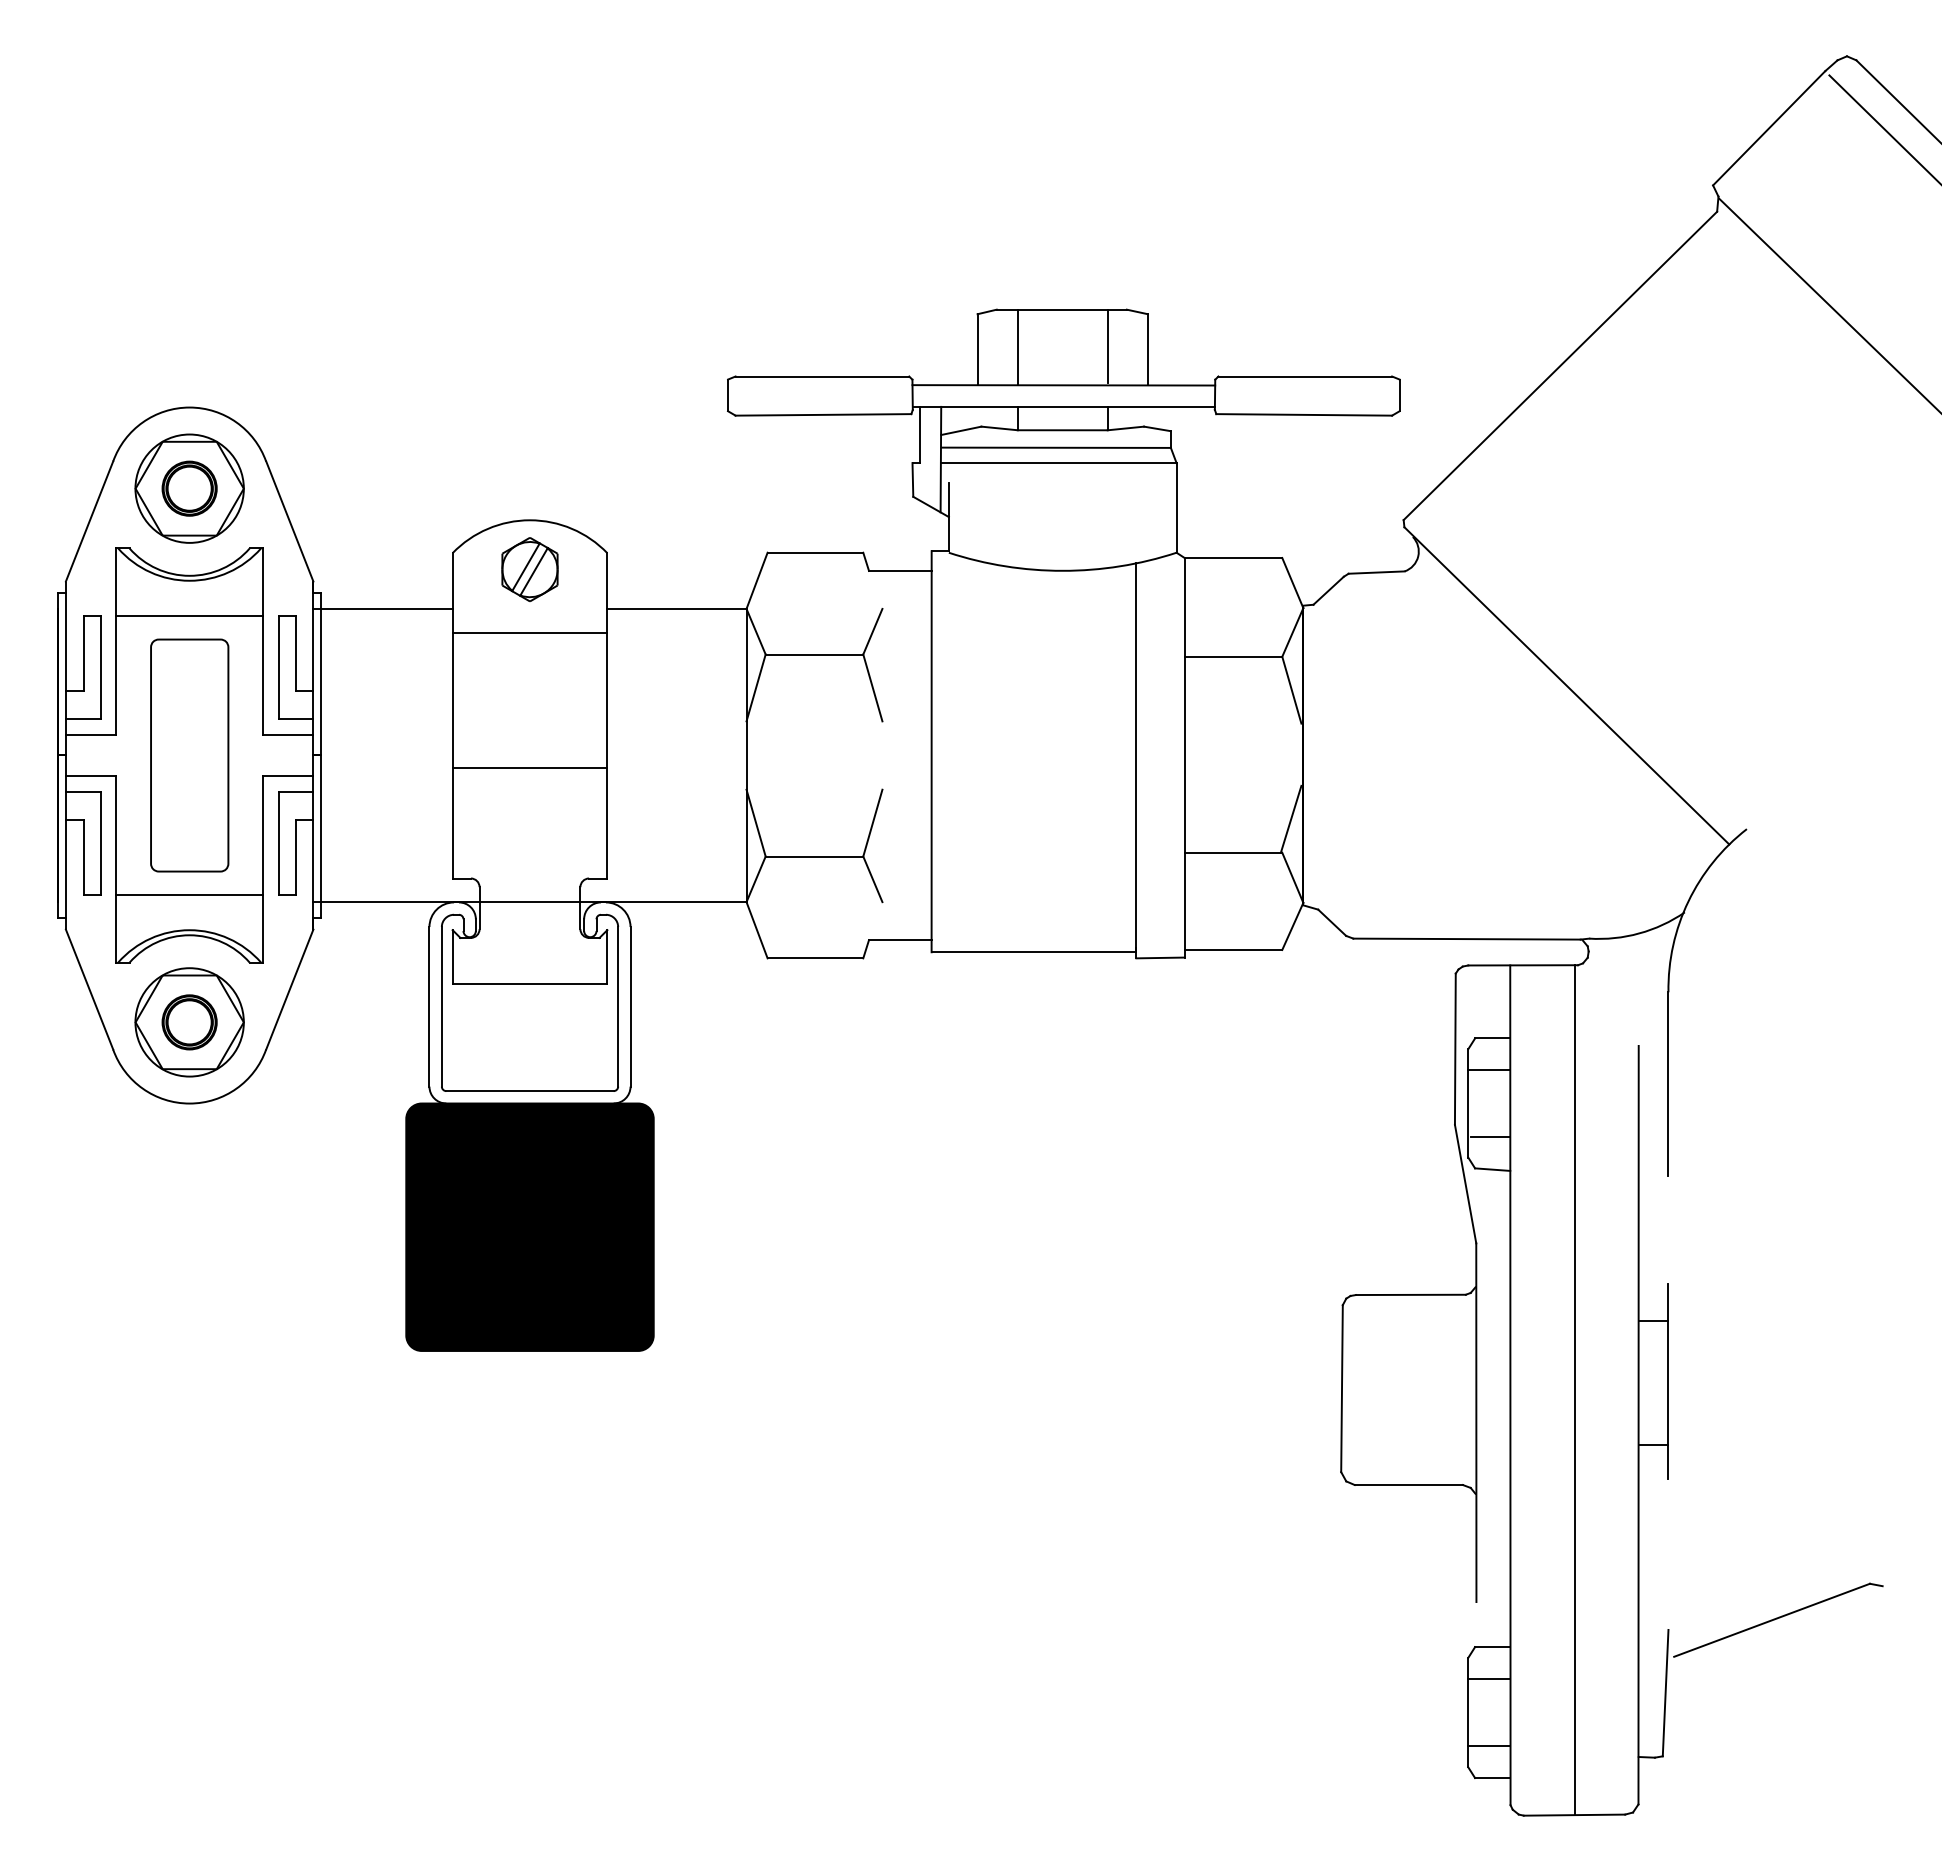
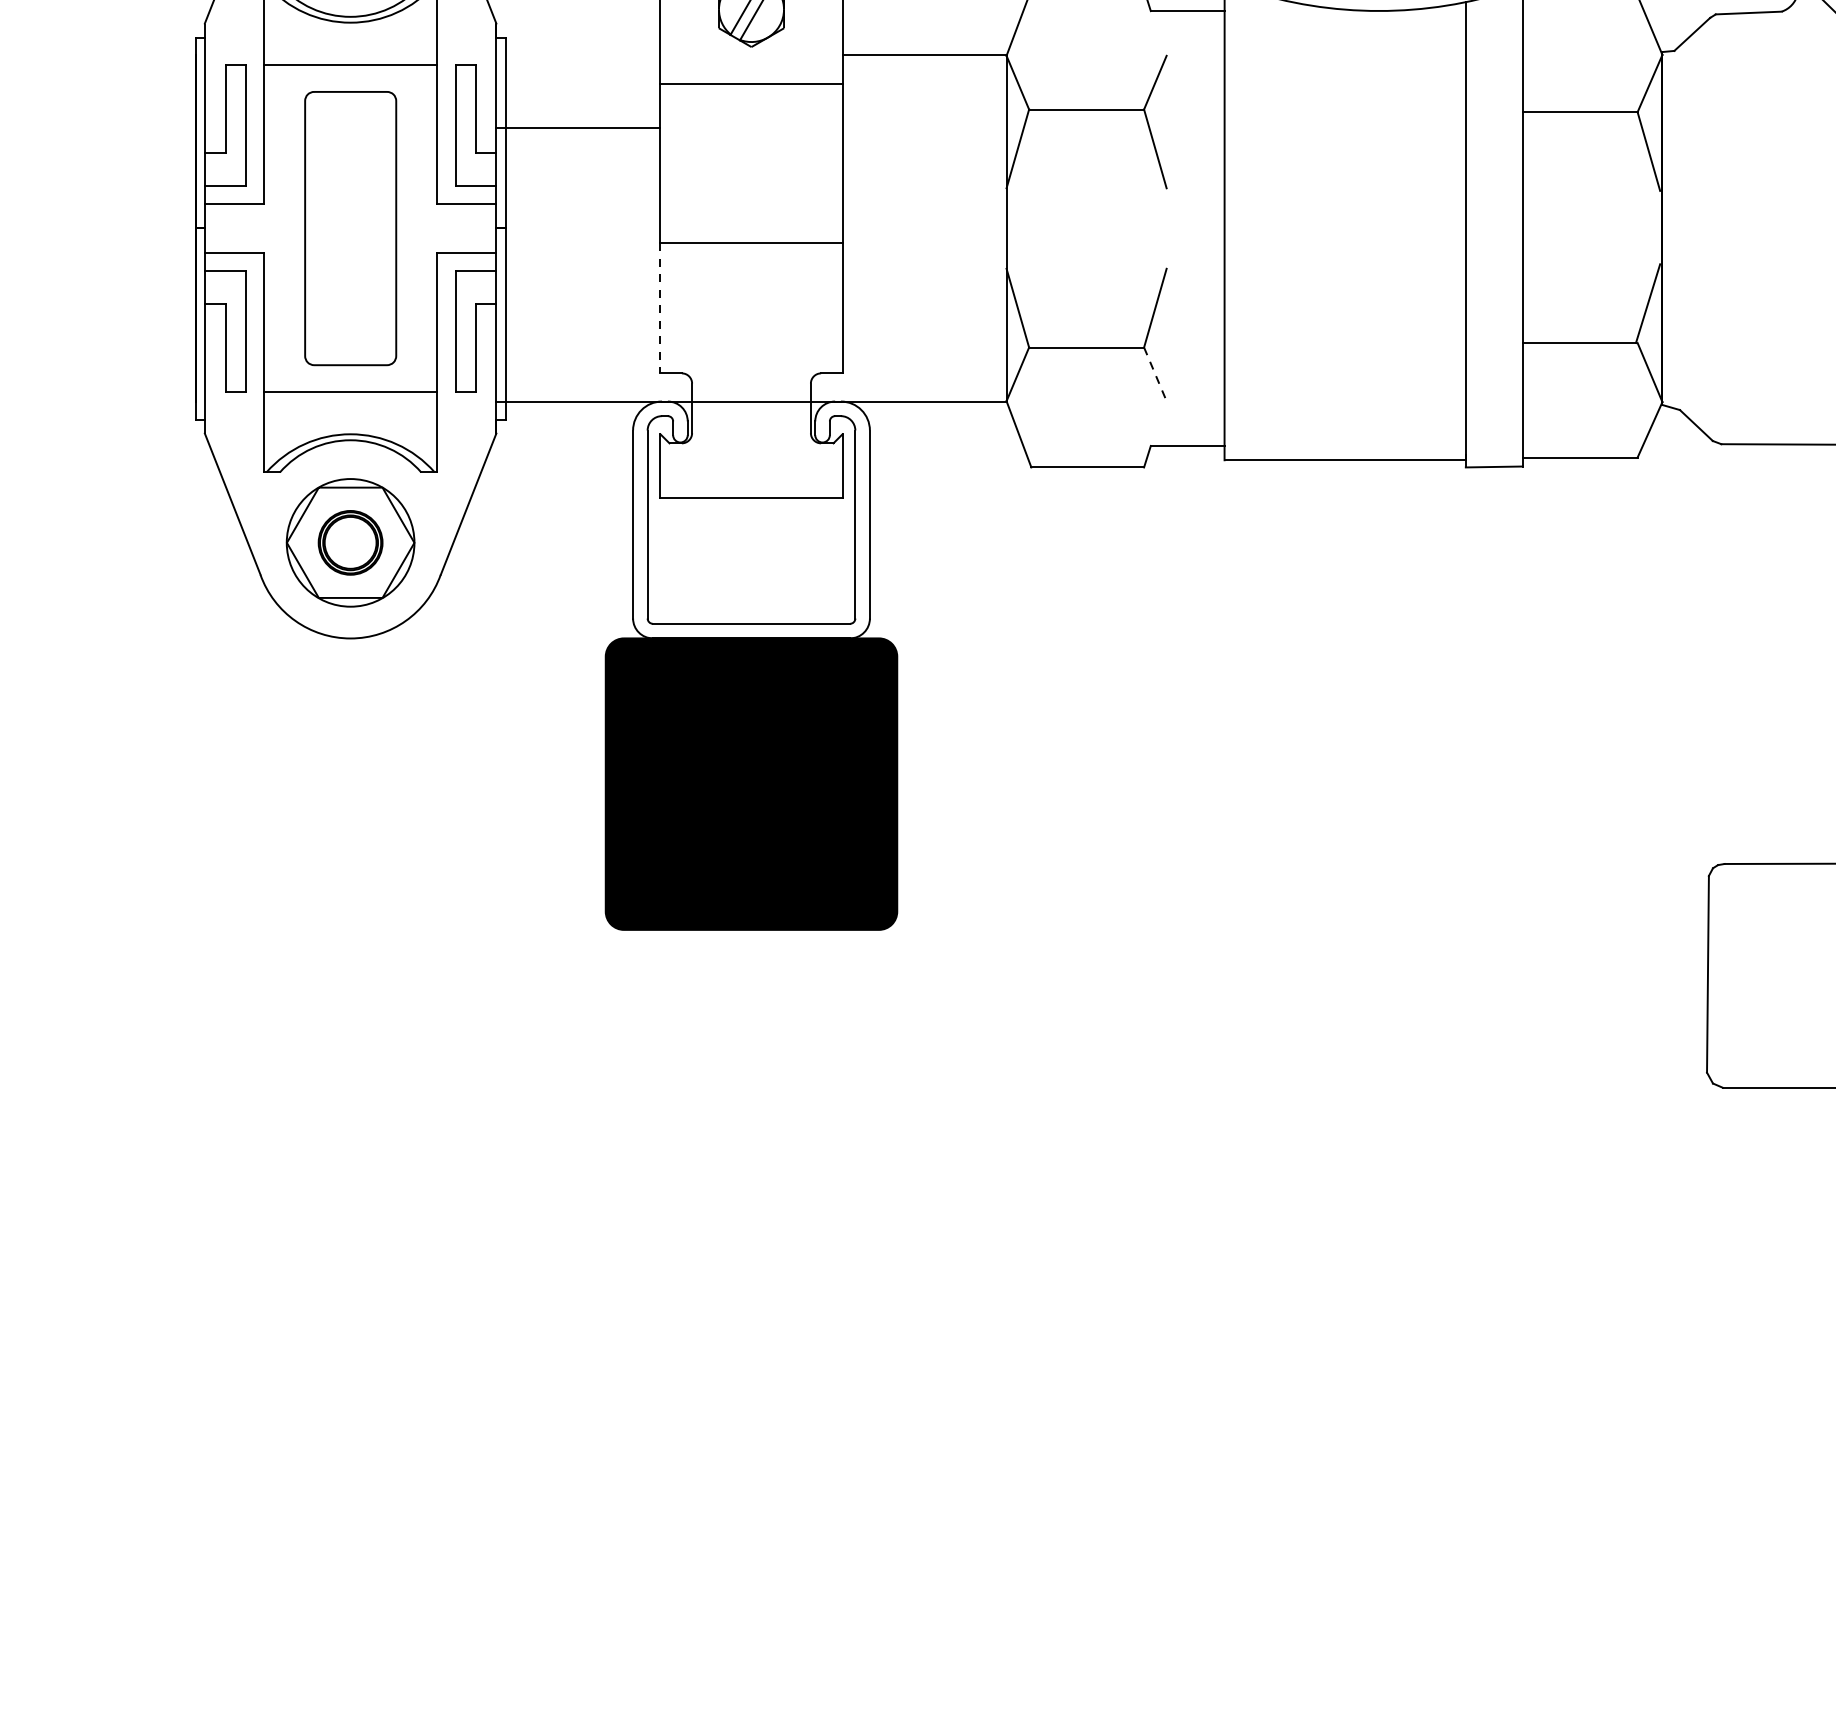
line: (382, 608) -> (577, 128), moved
line: (452, 823) -> (660, 308), solid -> dashed
line: (872, 879) -> (1154, 374), solid -> dashed

